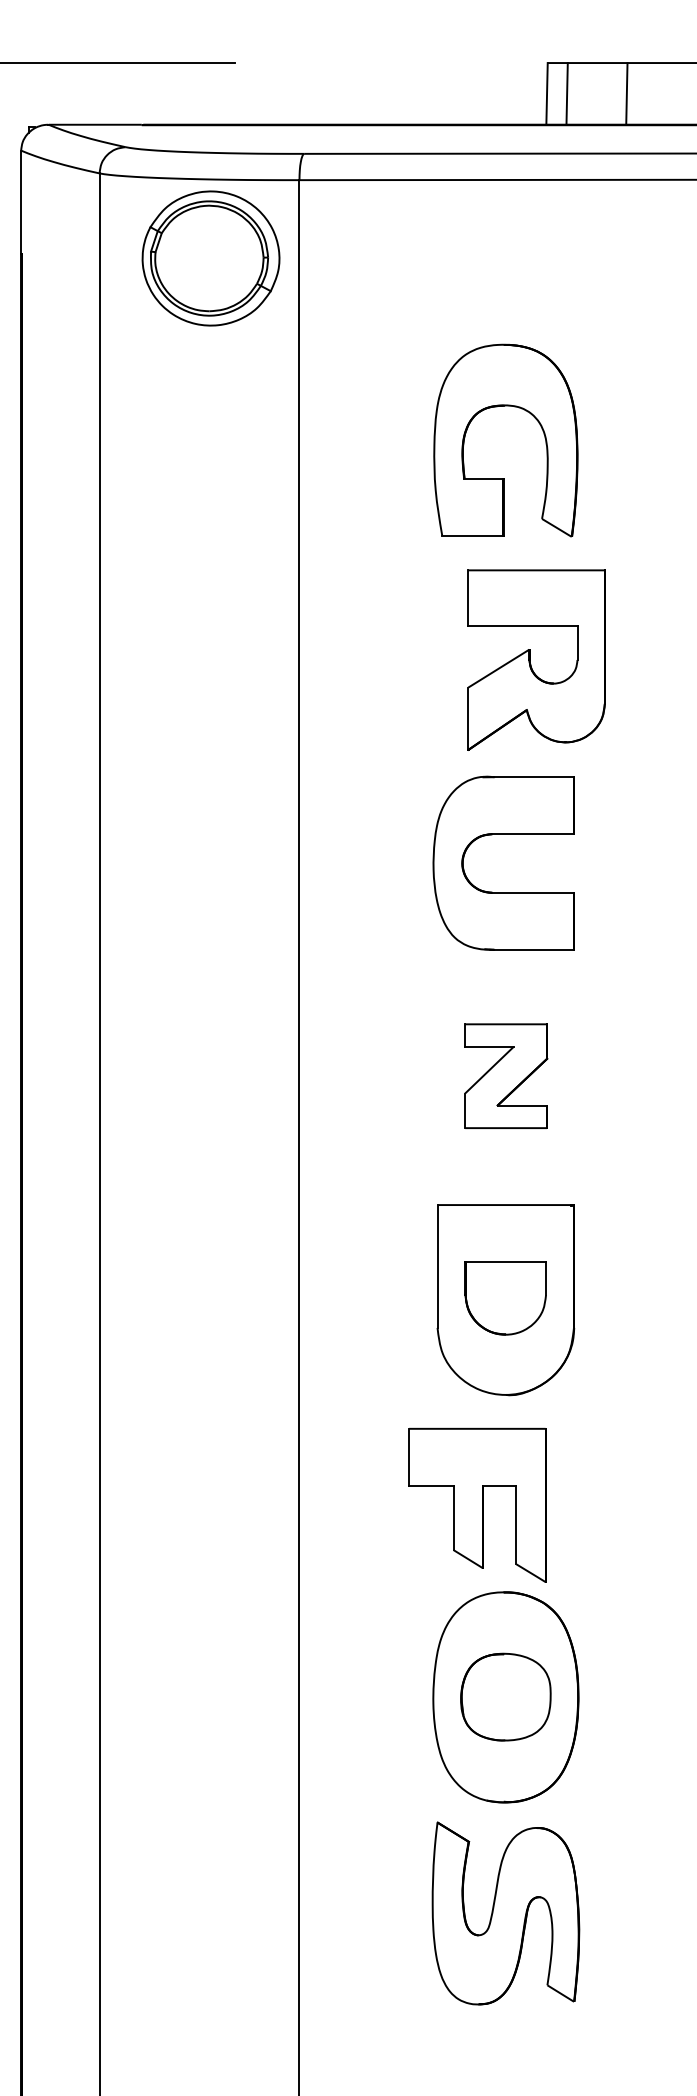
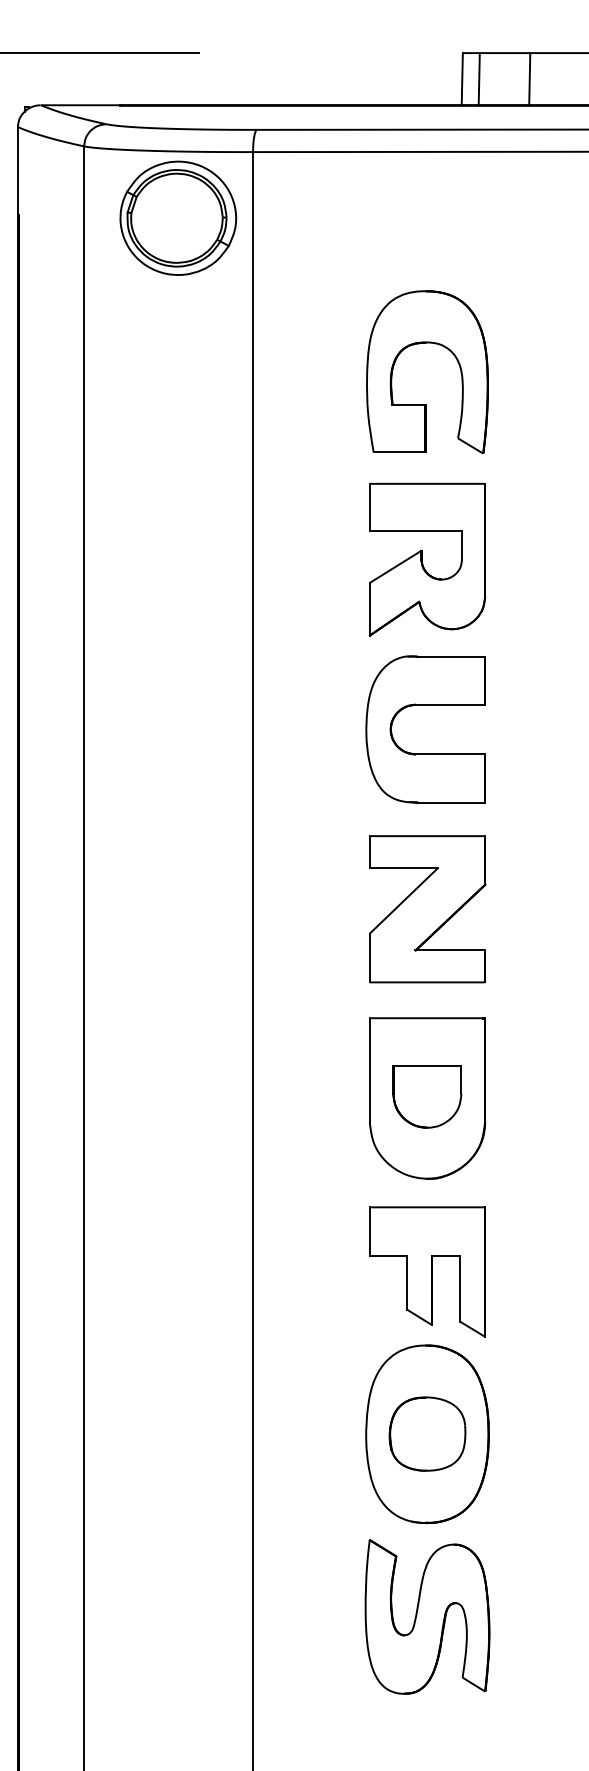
part: (536, 659) -> (427, 559), moved
part: (505, 1076) -> (427, 909), size x1.67
part: (477, 1504) -> (427, 1271), moved

